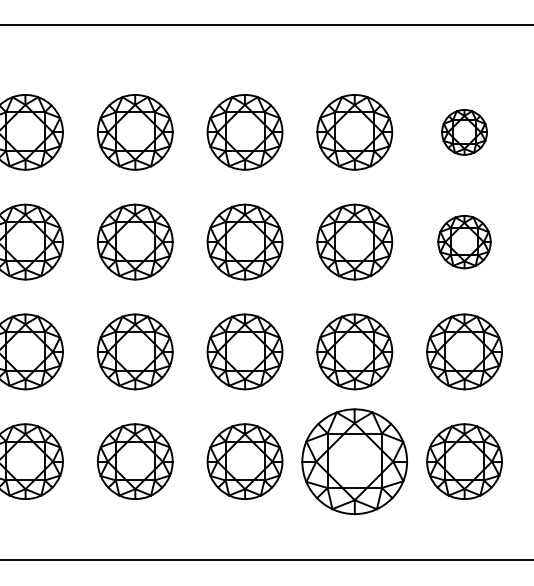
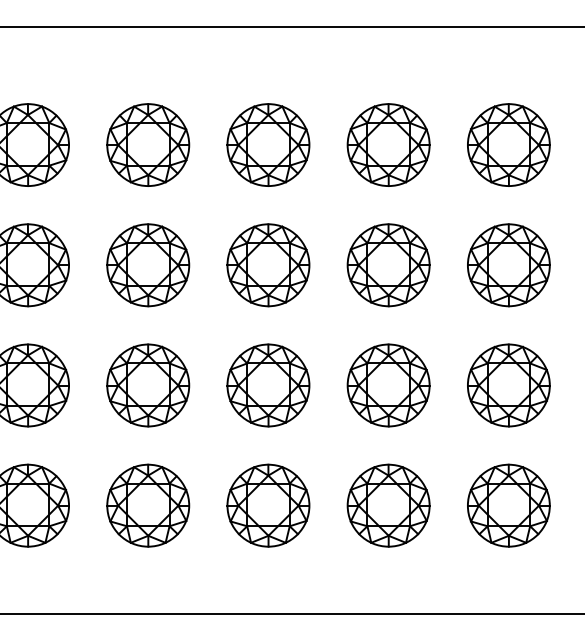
part: (464, 132) -> (508, 145), size x1.67
part: (464, 241) -> (508, 264), size x1.43
part: (354, 461) -> (388, 505), size x0.71

